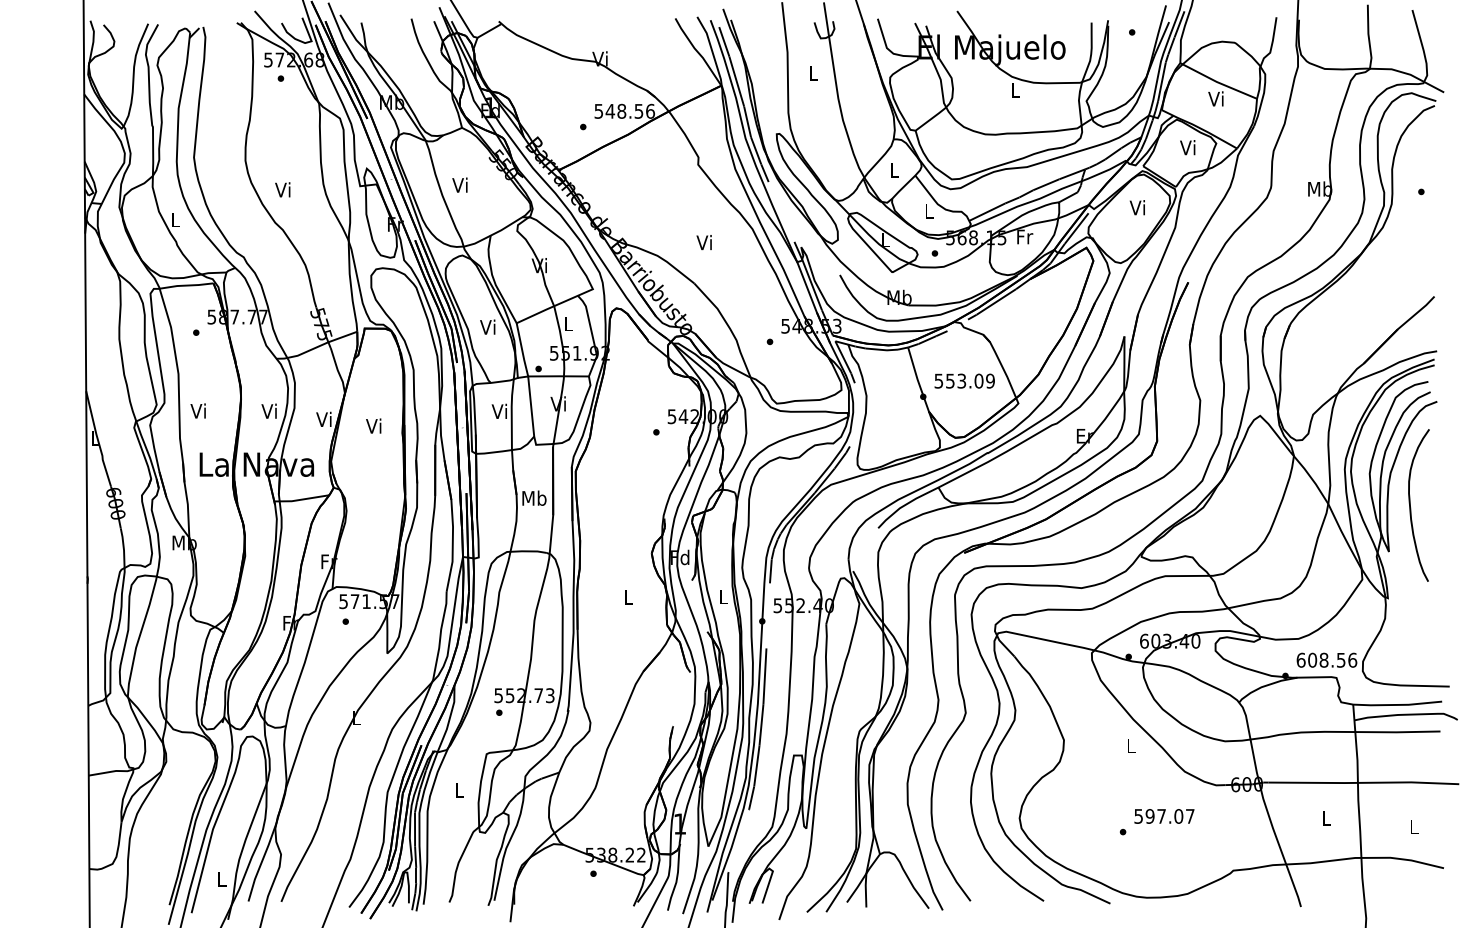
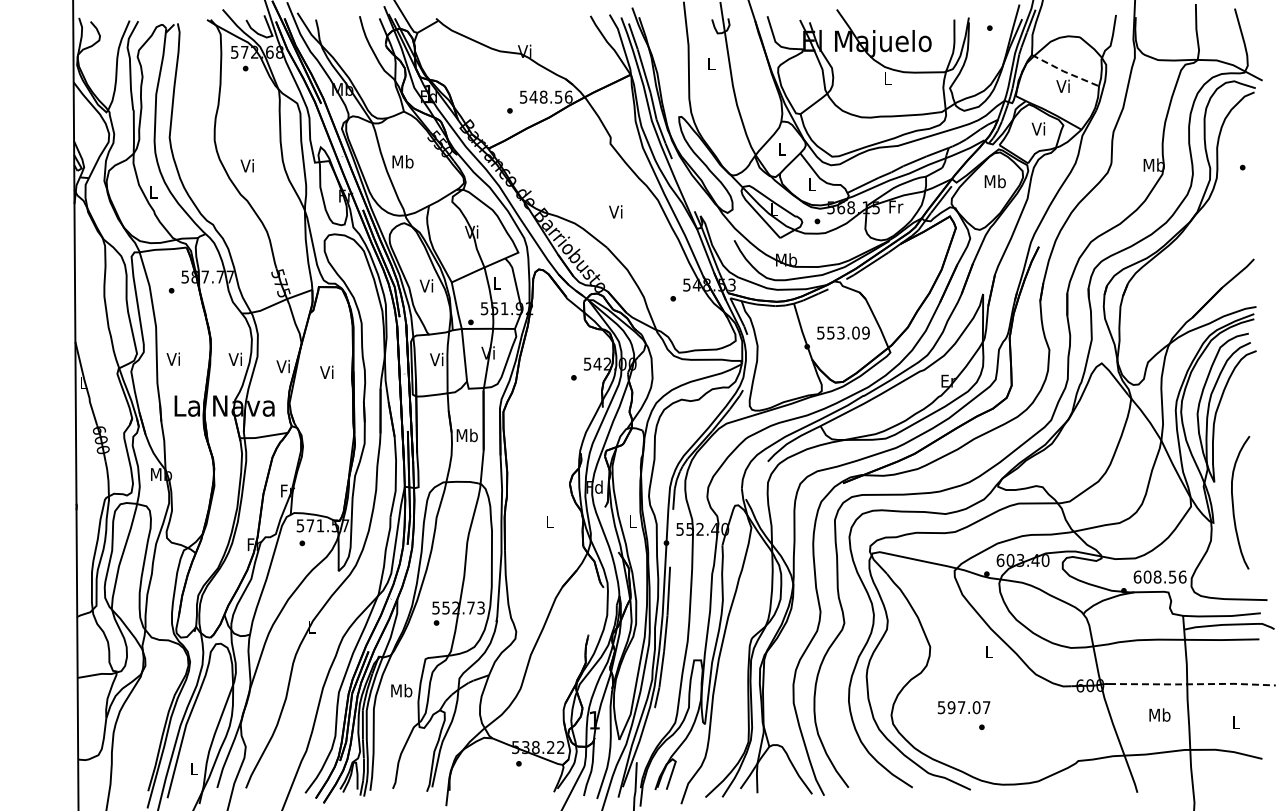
line: (1217, 81) -> (1064, 71), solid -> dashed
text: (460, 184) -> (402, 161), Vi -> Mb
text: (1137, 207) -> (994, 181), Vi -> Mb
curve: (1410, 505) -> (1233, 502), moved
line: (1363, 783) -> (1192, 684), solid -> dashed
text: (459, 789) -> (401, 690), L -> Mb
text: (1163, 816) -> (963, 707), moved
text: (1326, 817) -> (1159, 714), L -> Mb

